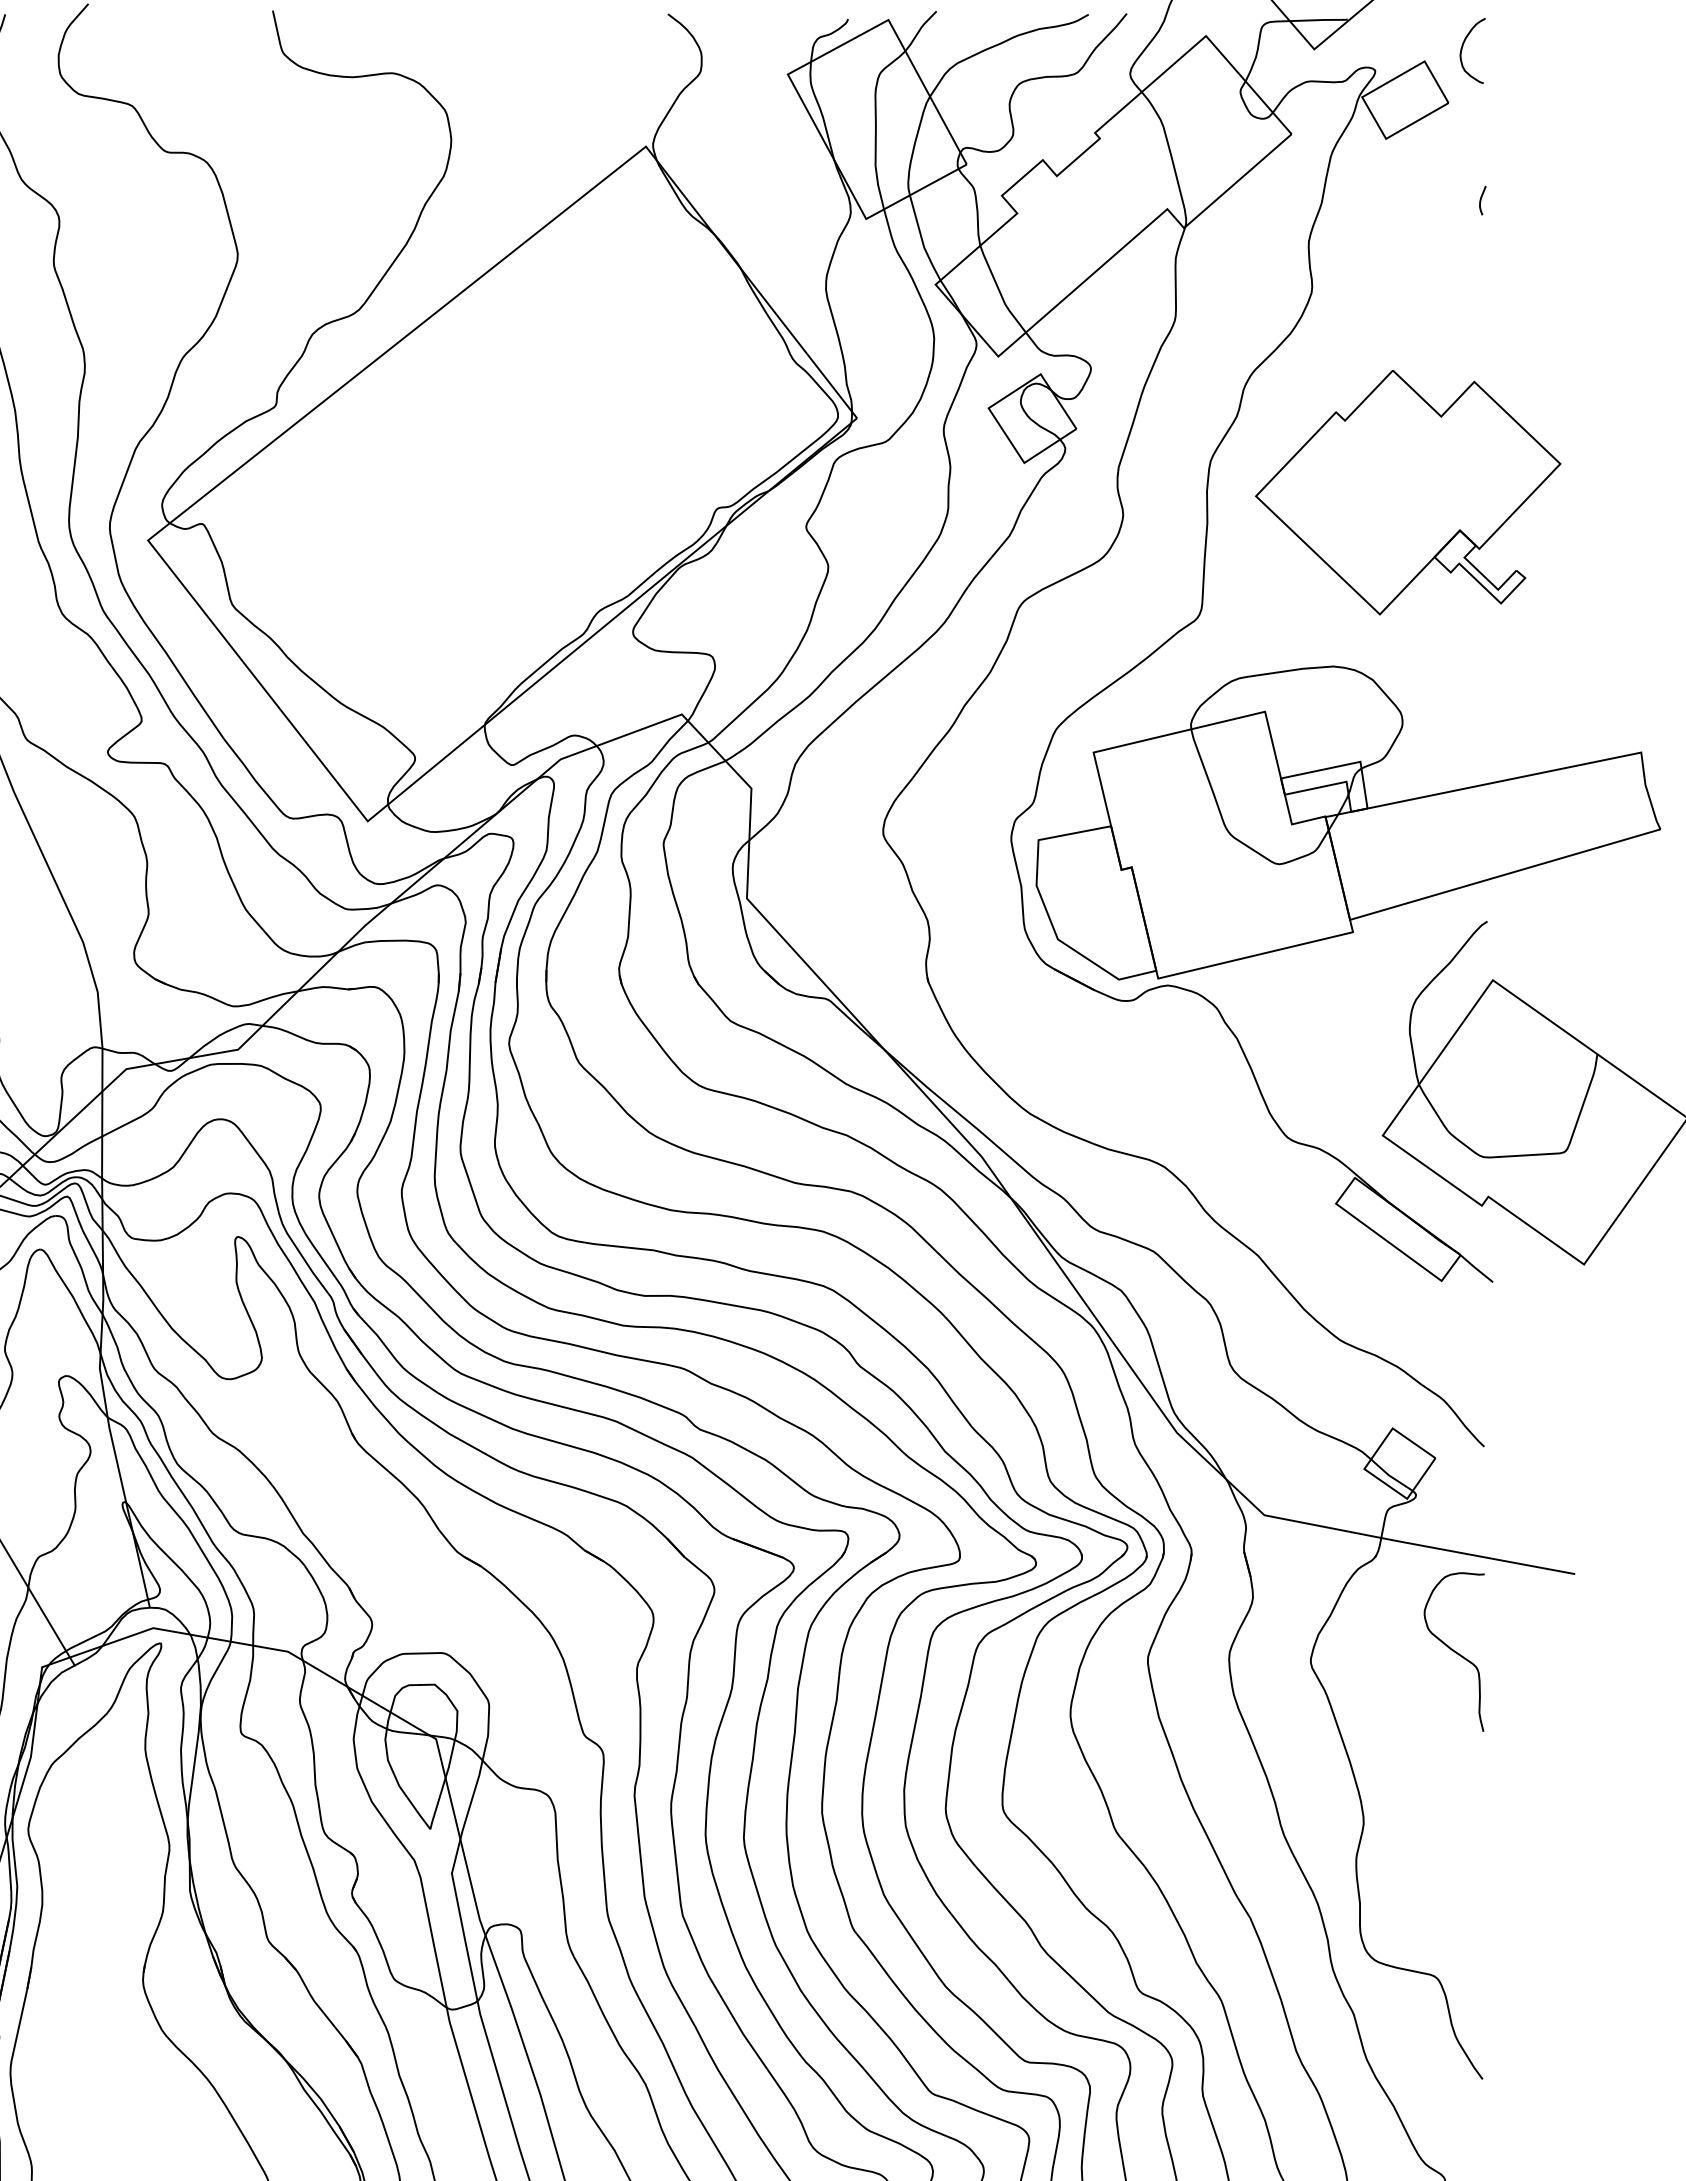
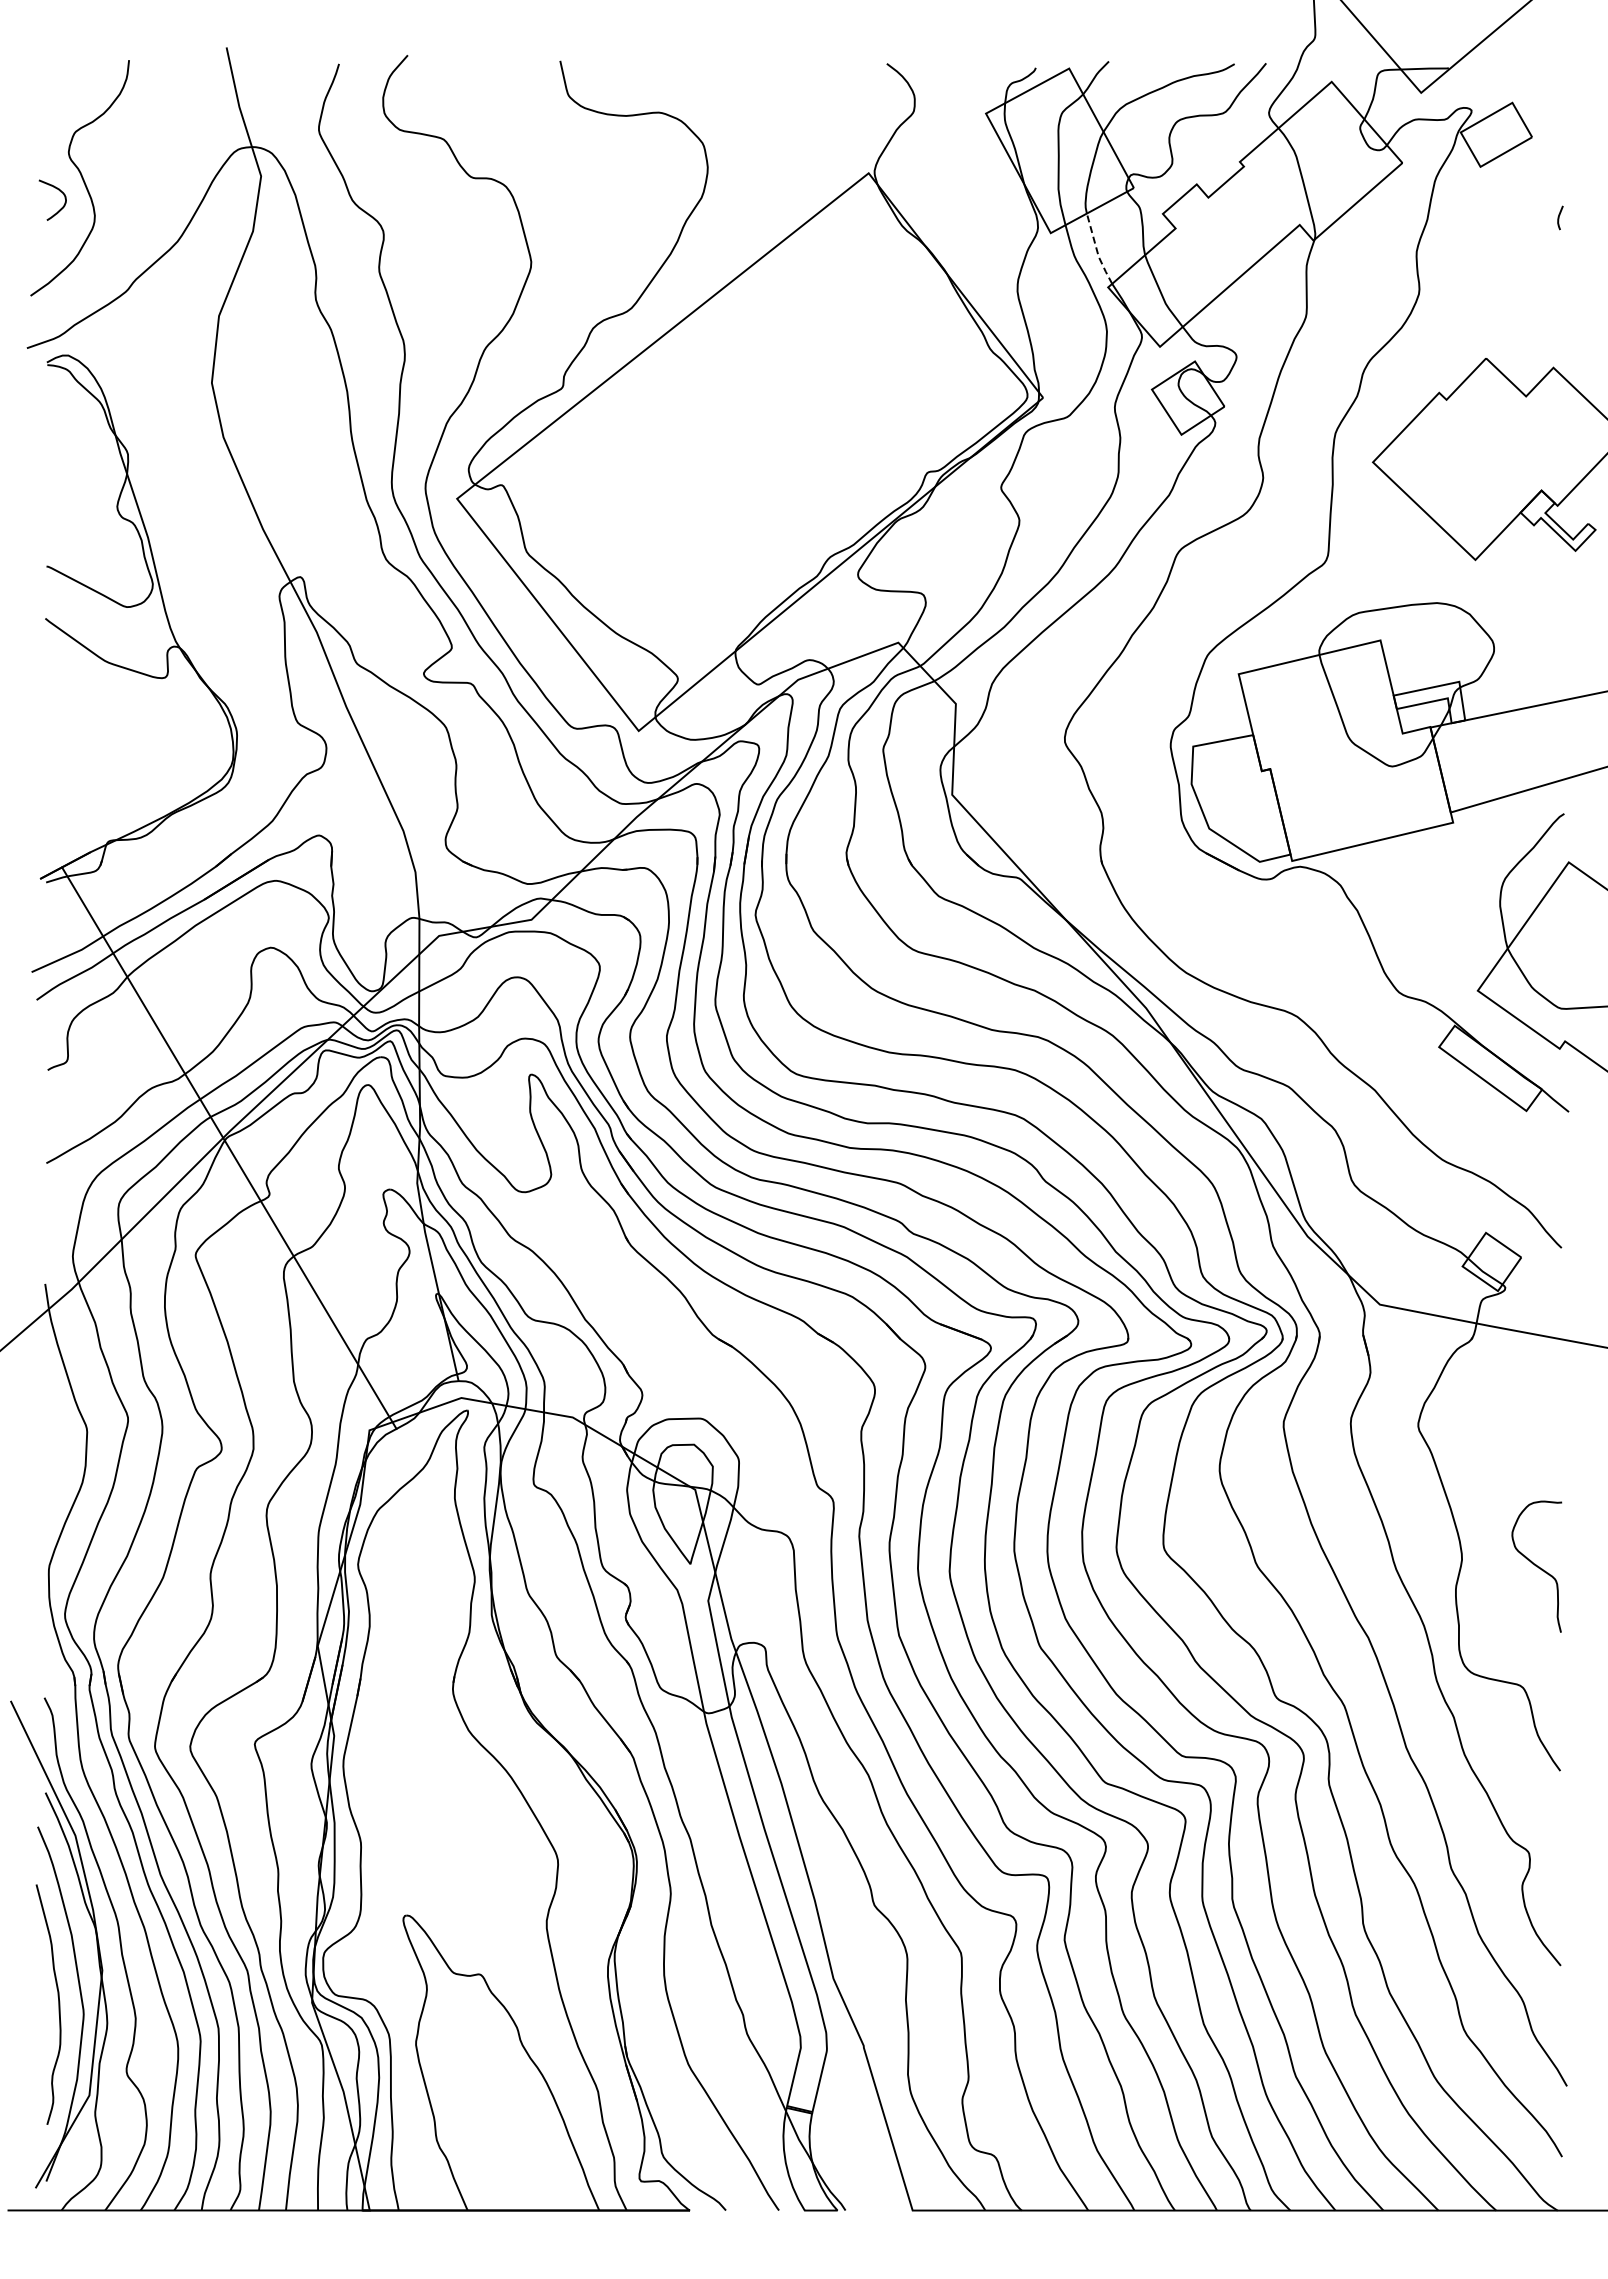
curve: (1463, 47) -> (1544, 91), removed
line: (922, 241) -> (1097, 251), solid -> dashed
curve: (1453, 1651) -> (1536, 1566), moved

